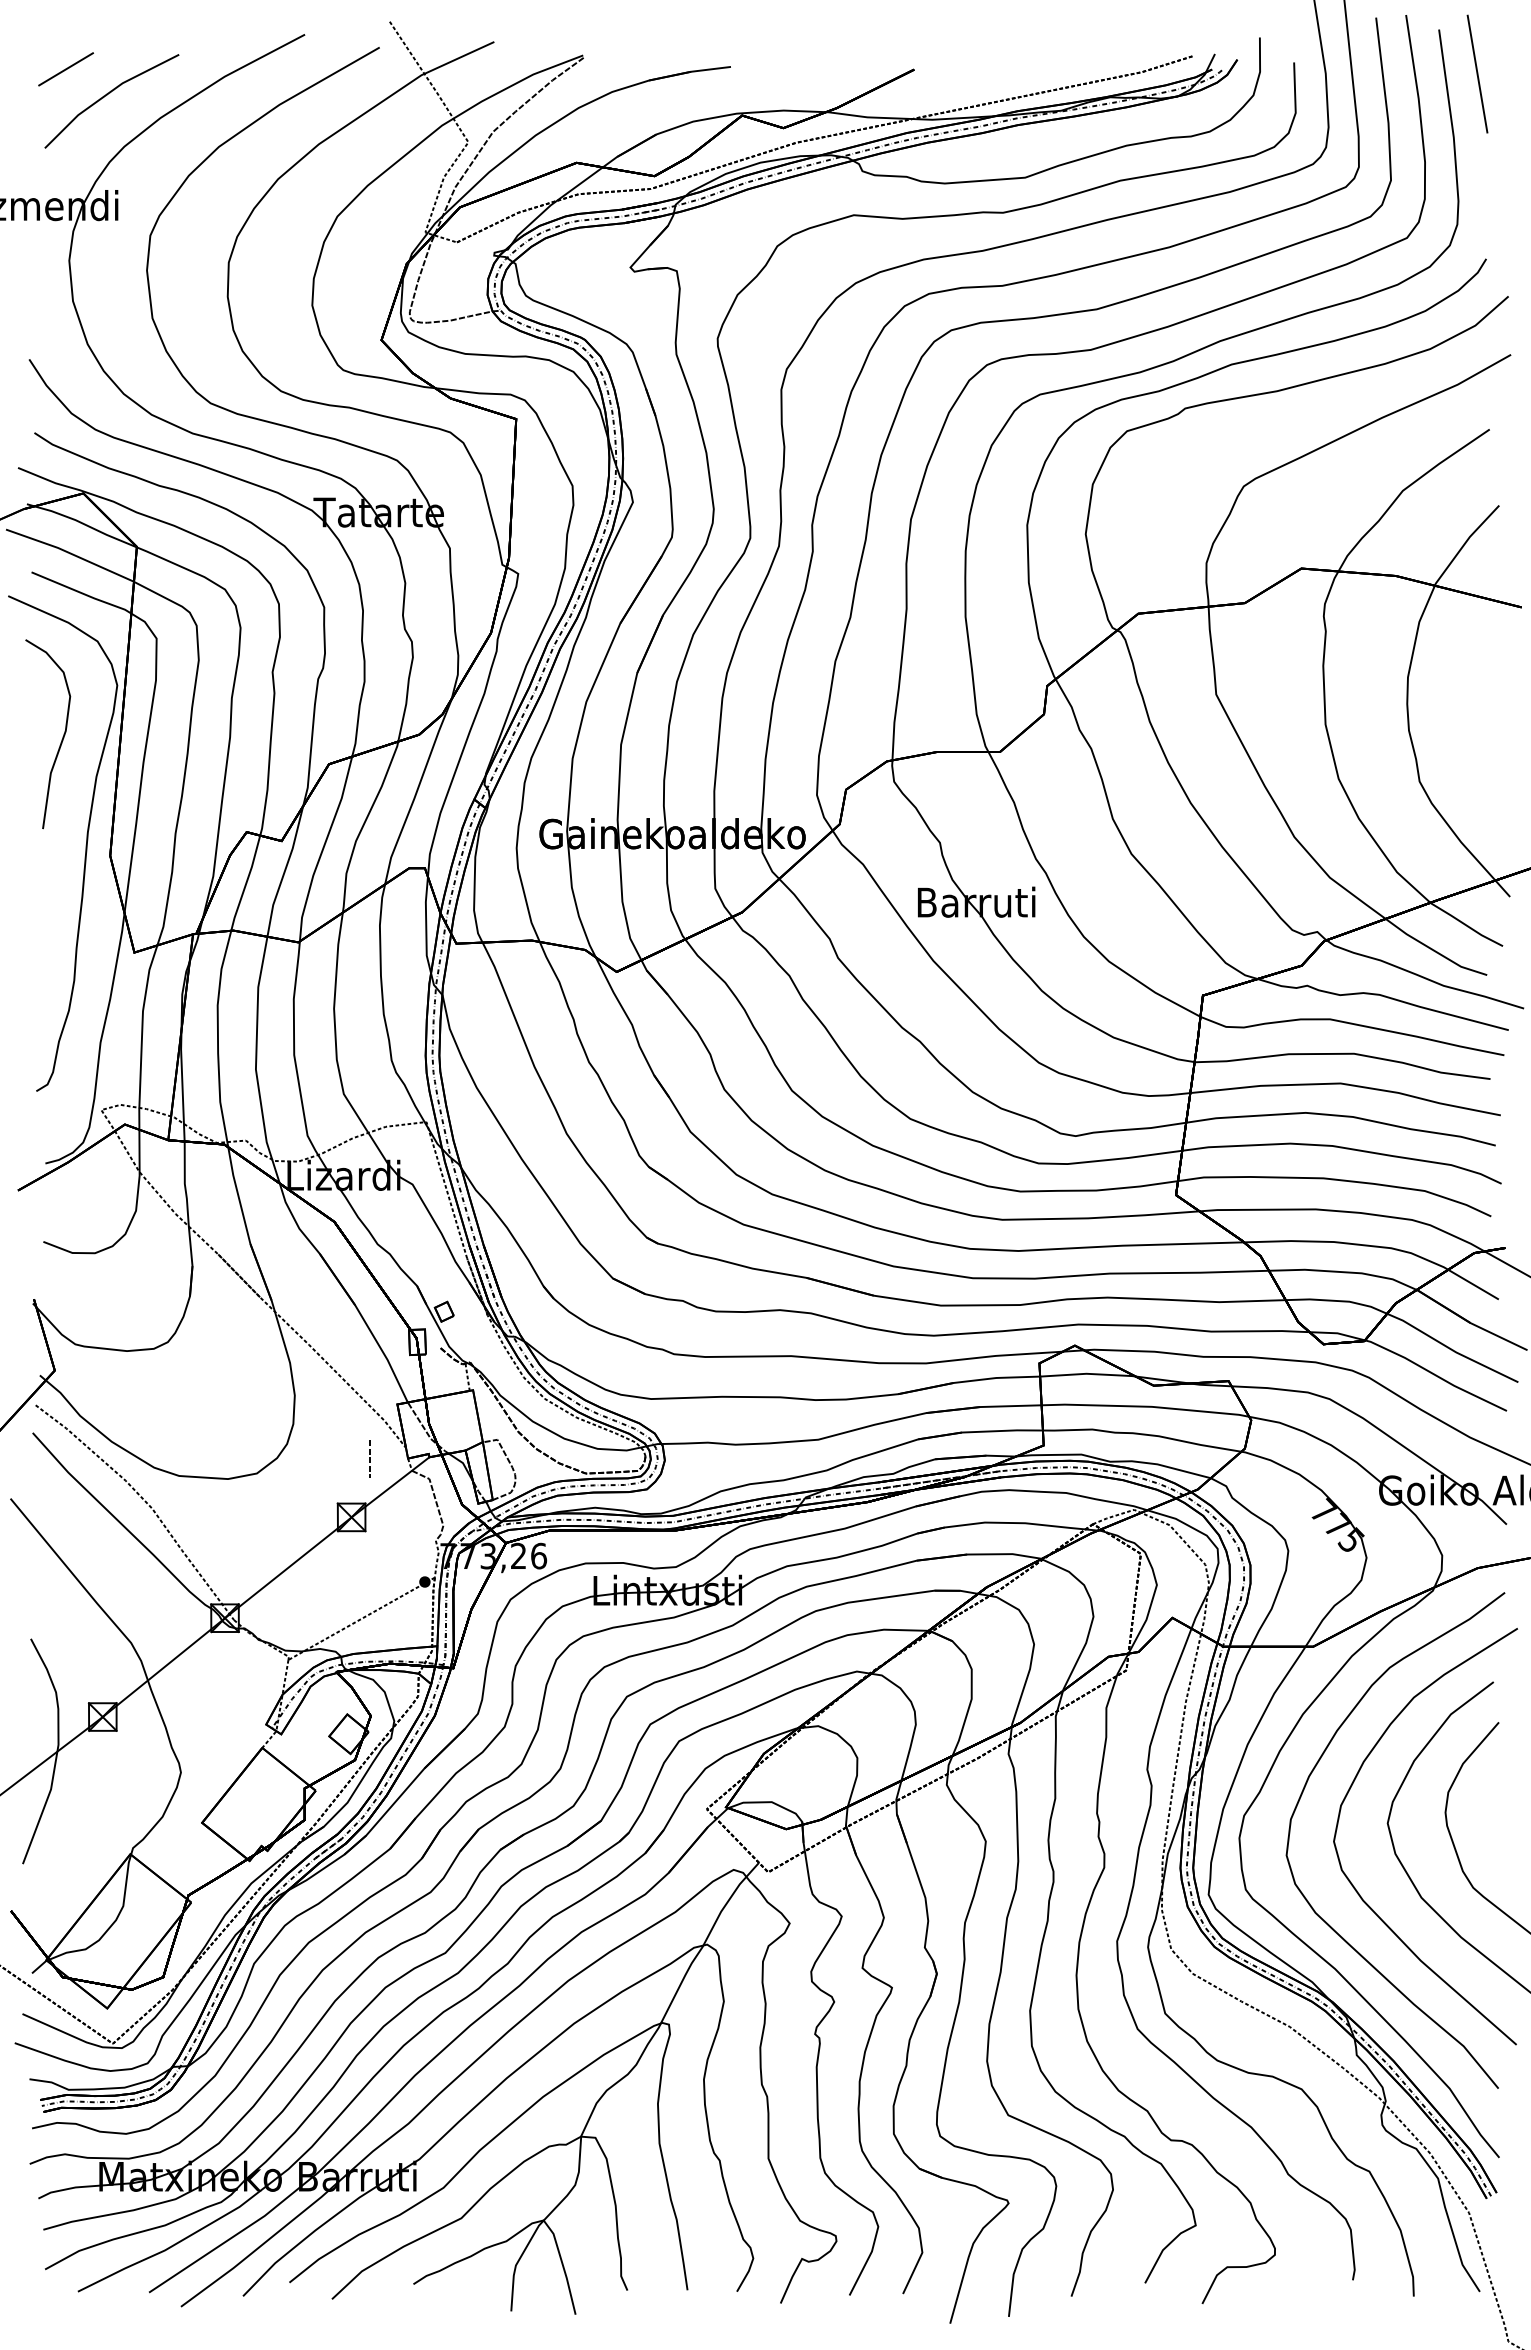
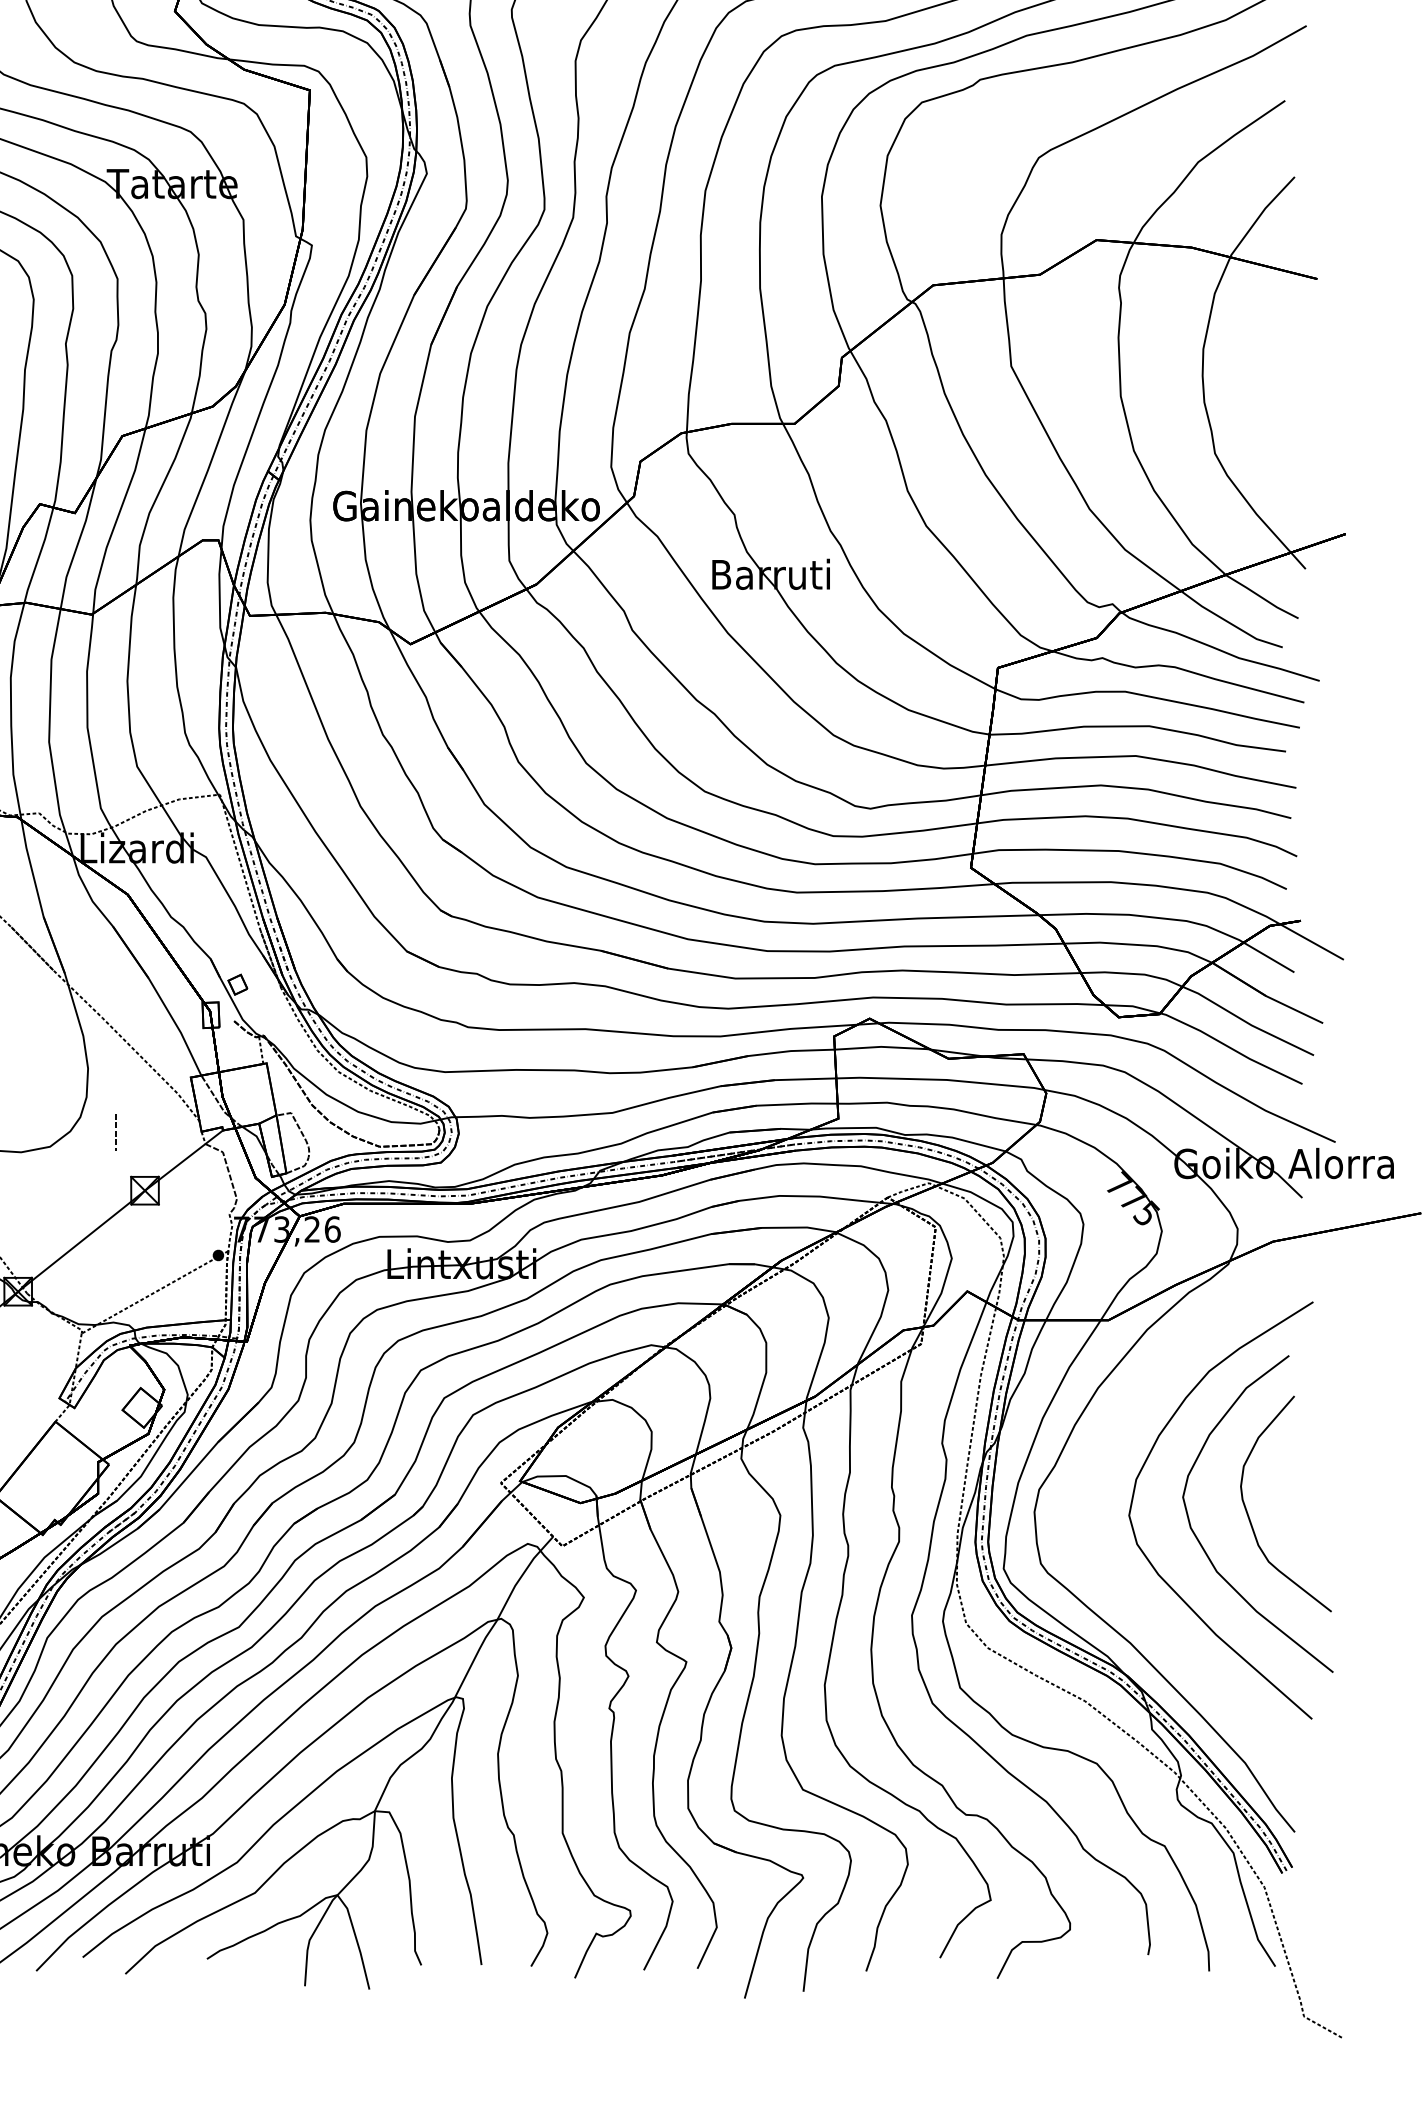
line: (369, 1458) -> (115, 1131), moved
curve: (1301, 1797) -> (1096, 1471), removed

